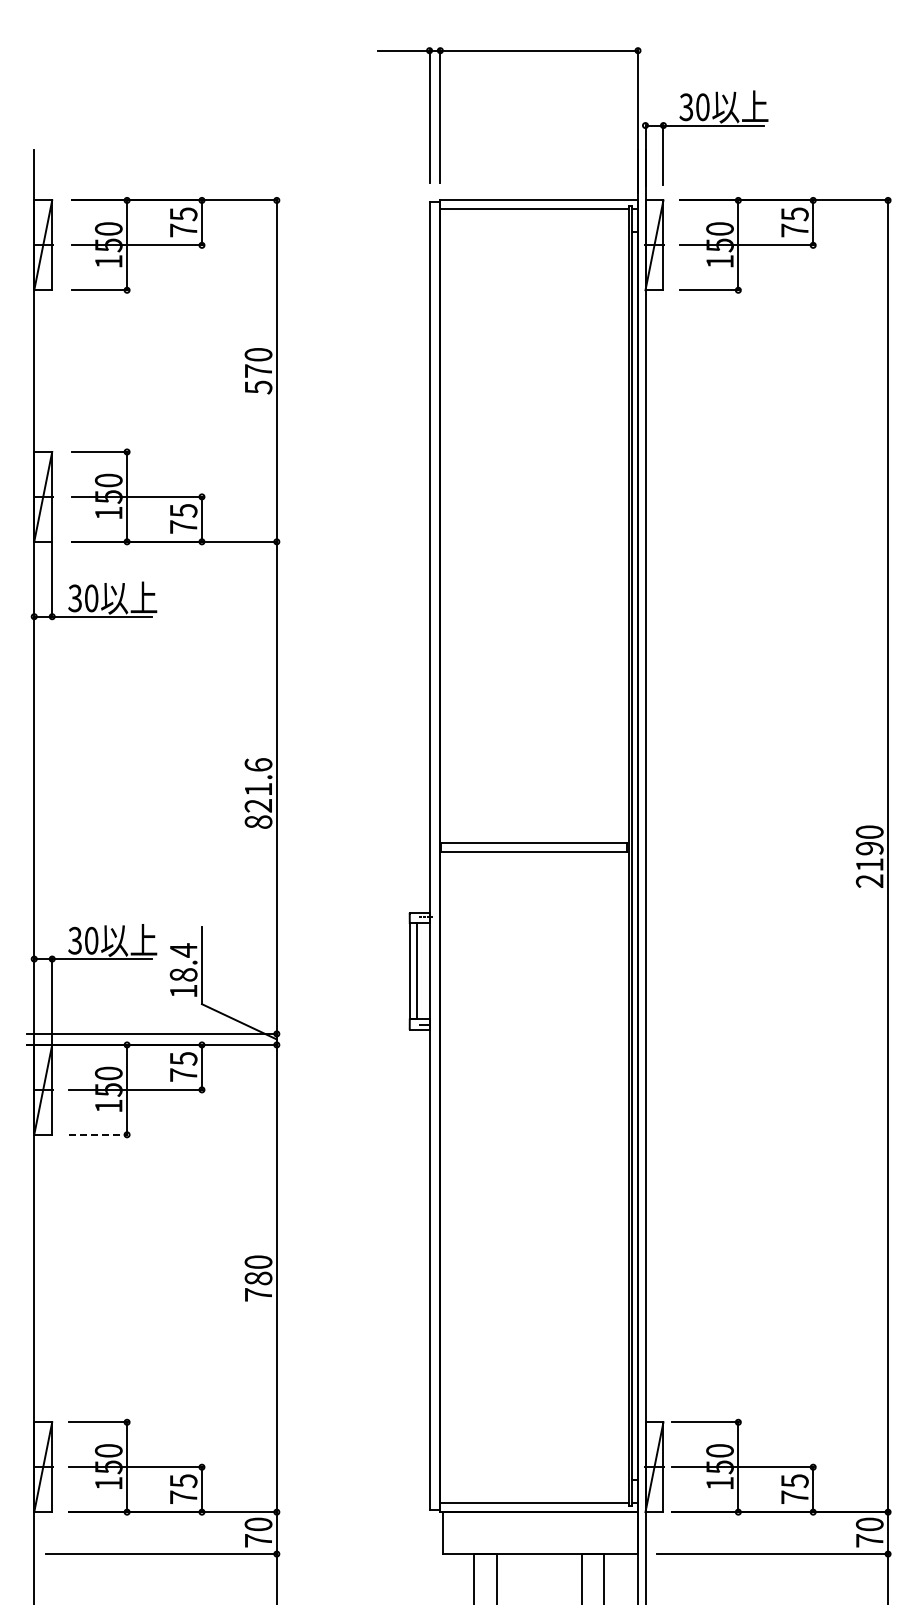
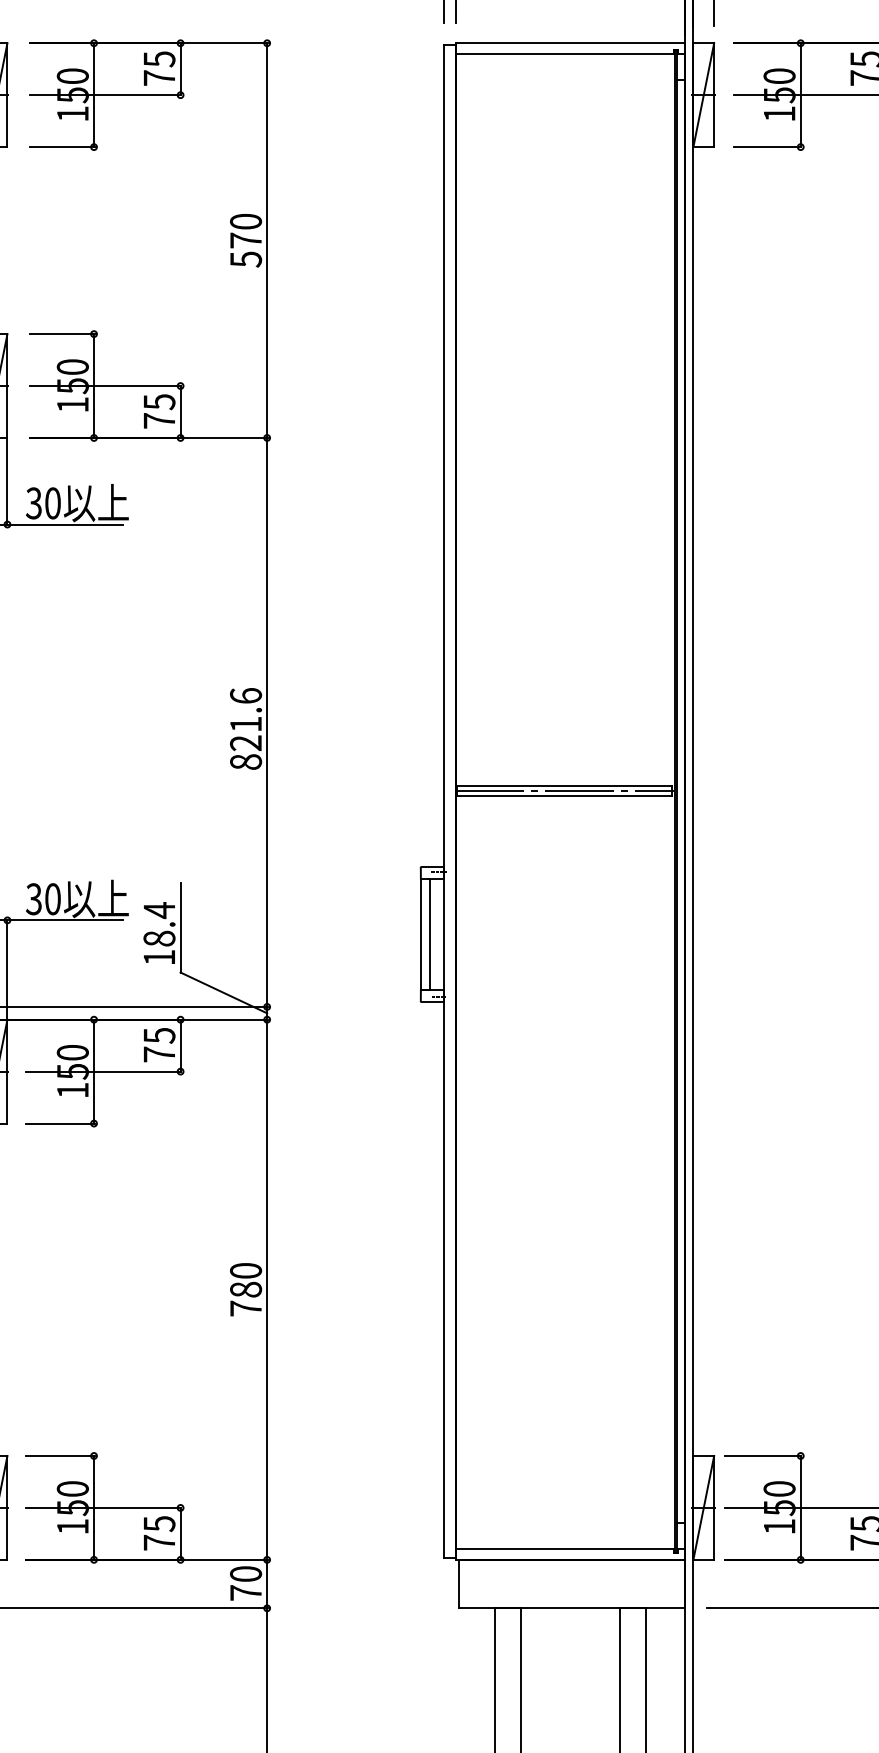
line: (533, 847) -> (563, 791), added
line: (98, 1134) -> (60, 1123), dashed -> solid

